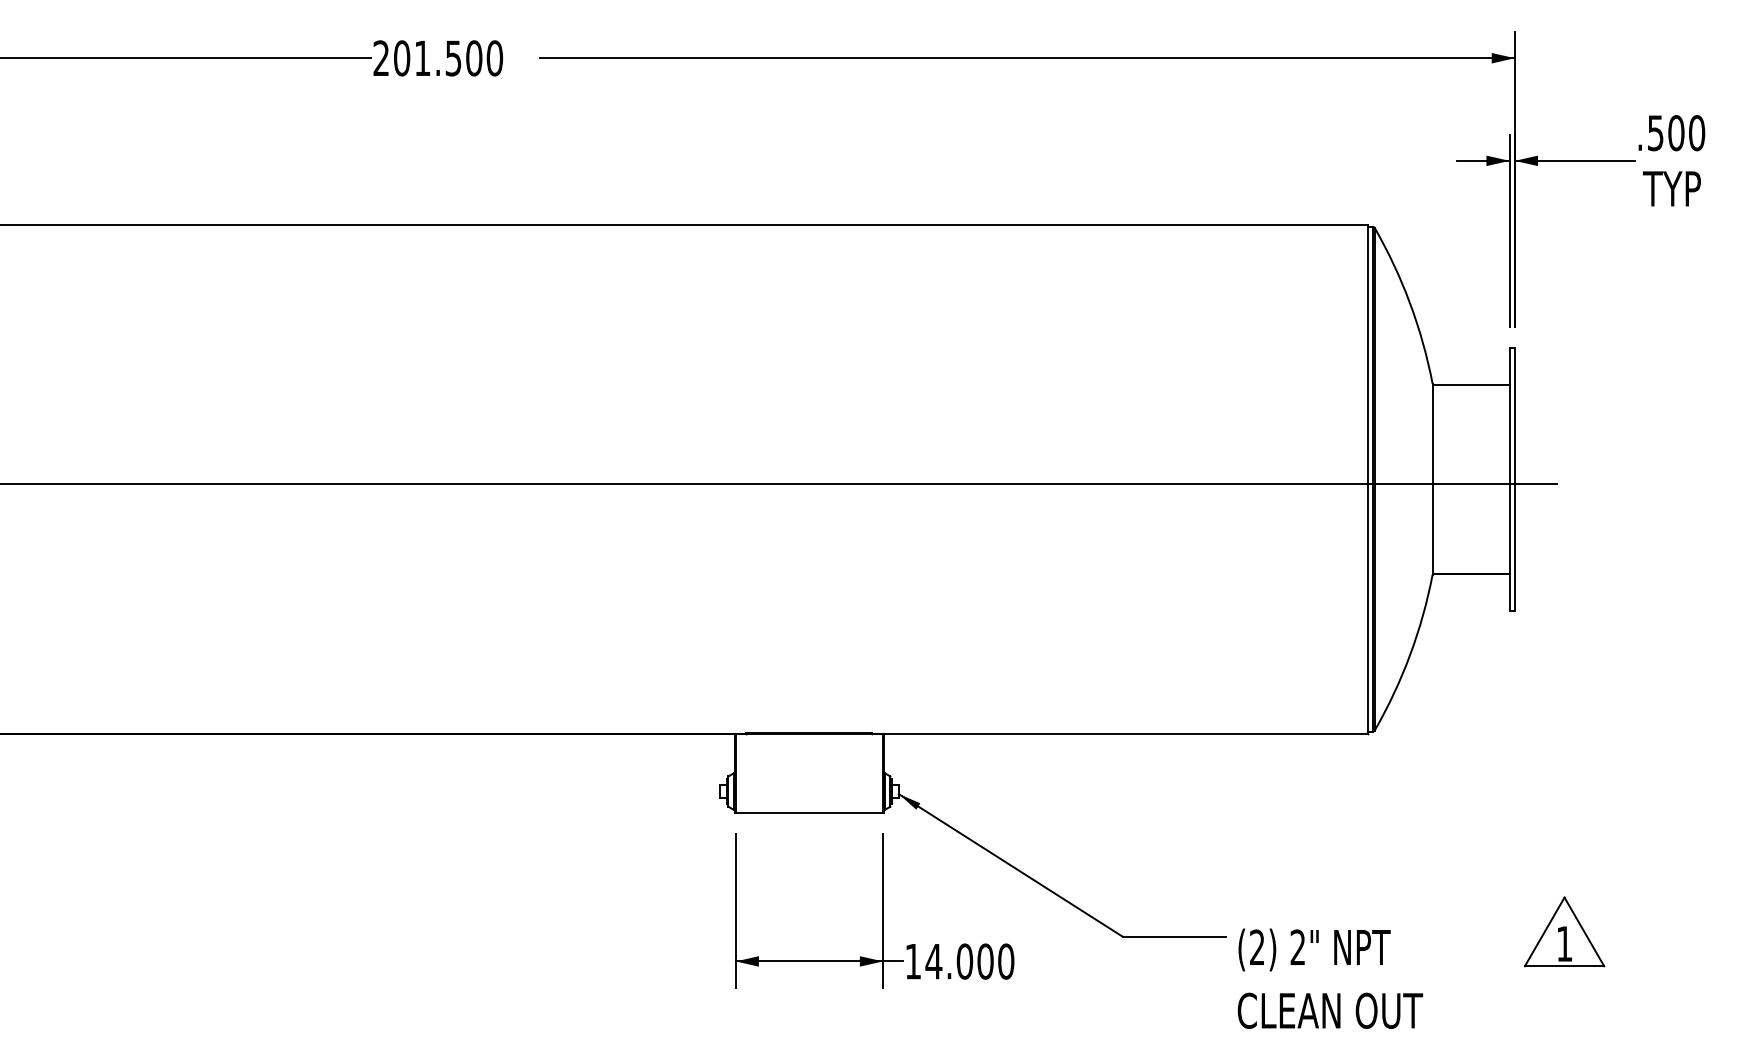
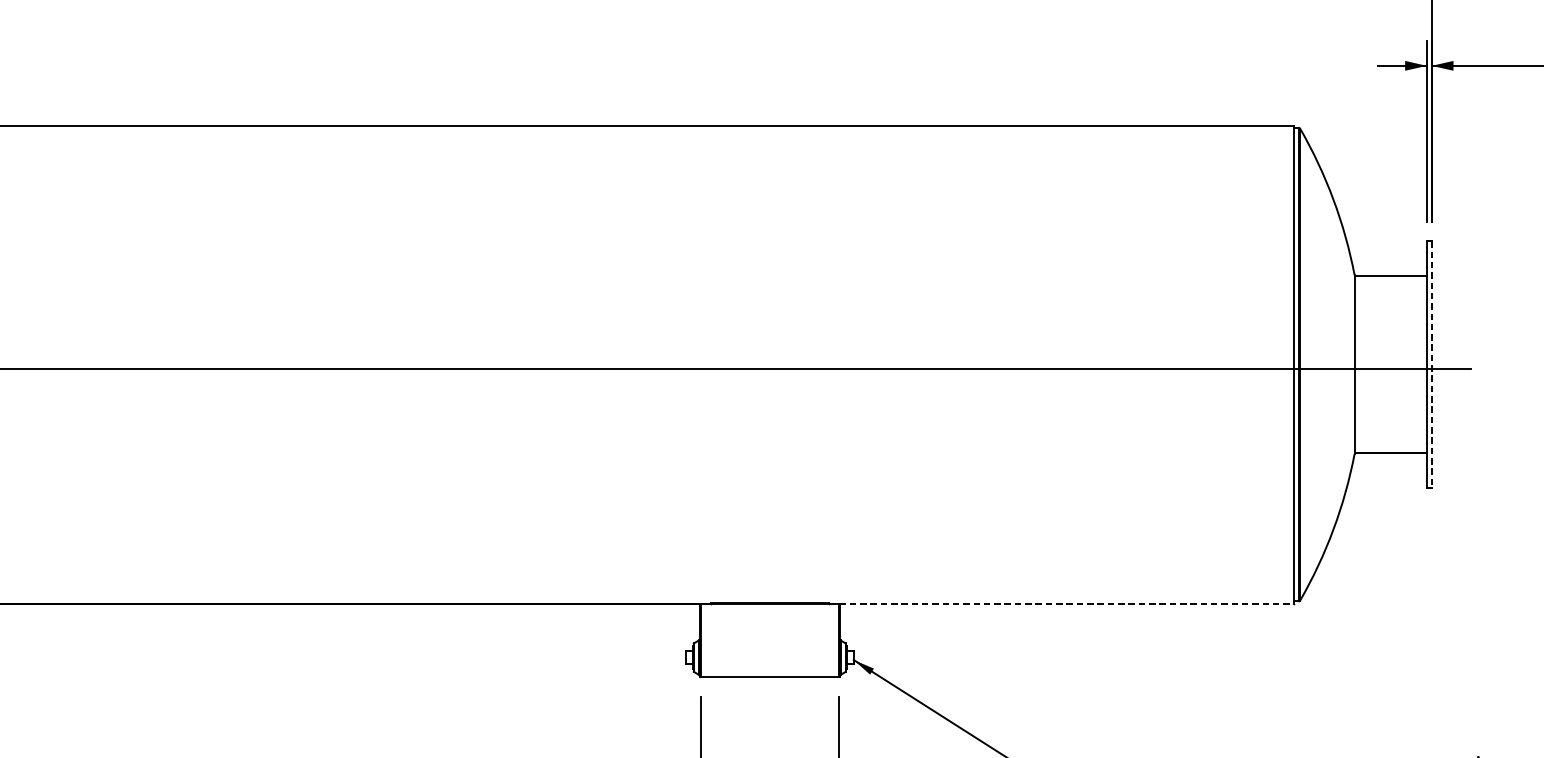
line: (1514, 479) -> (1431, 364), solid -> dashed
line: (1120, 733) -> (1061, 603), solid -> dashed

